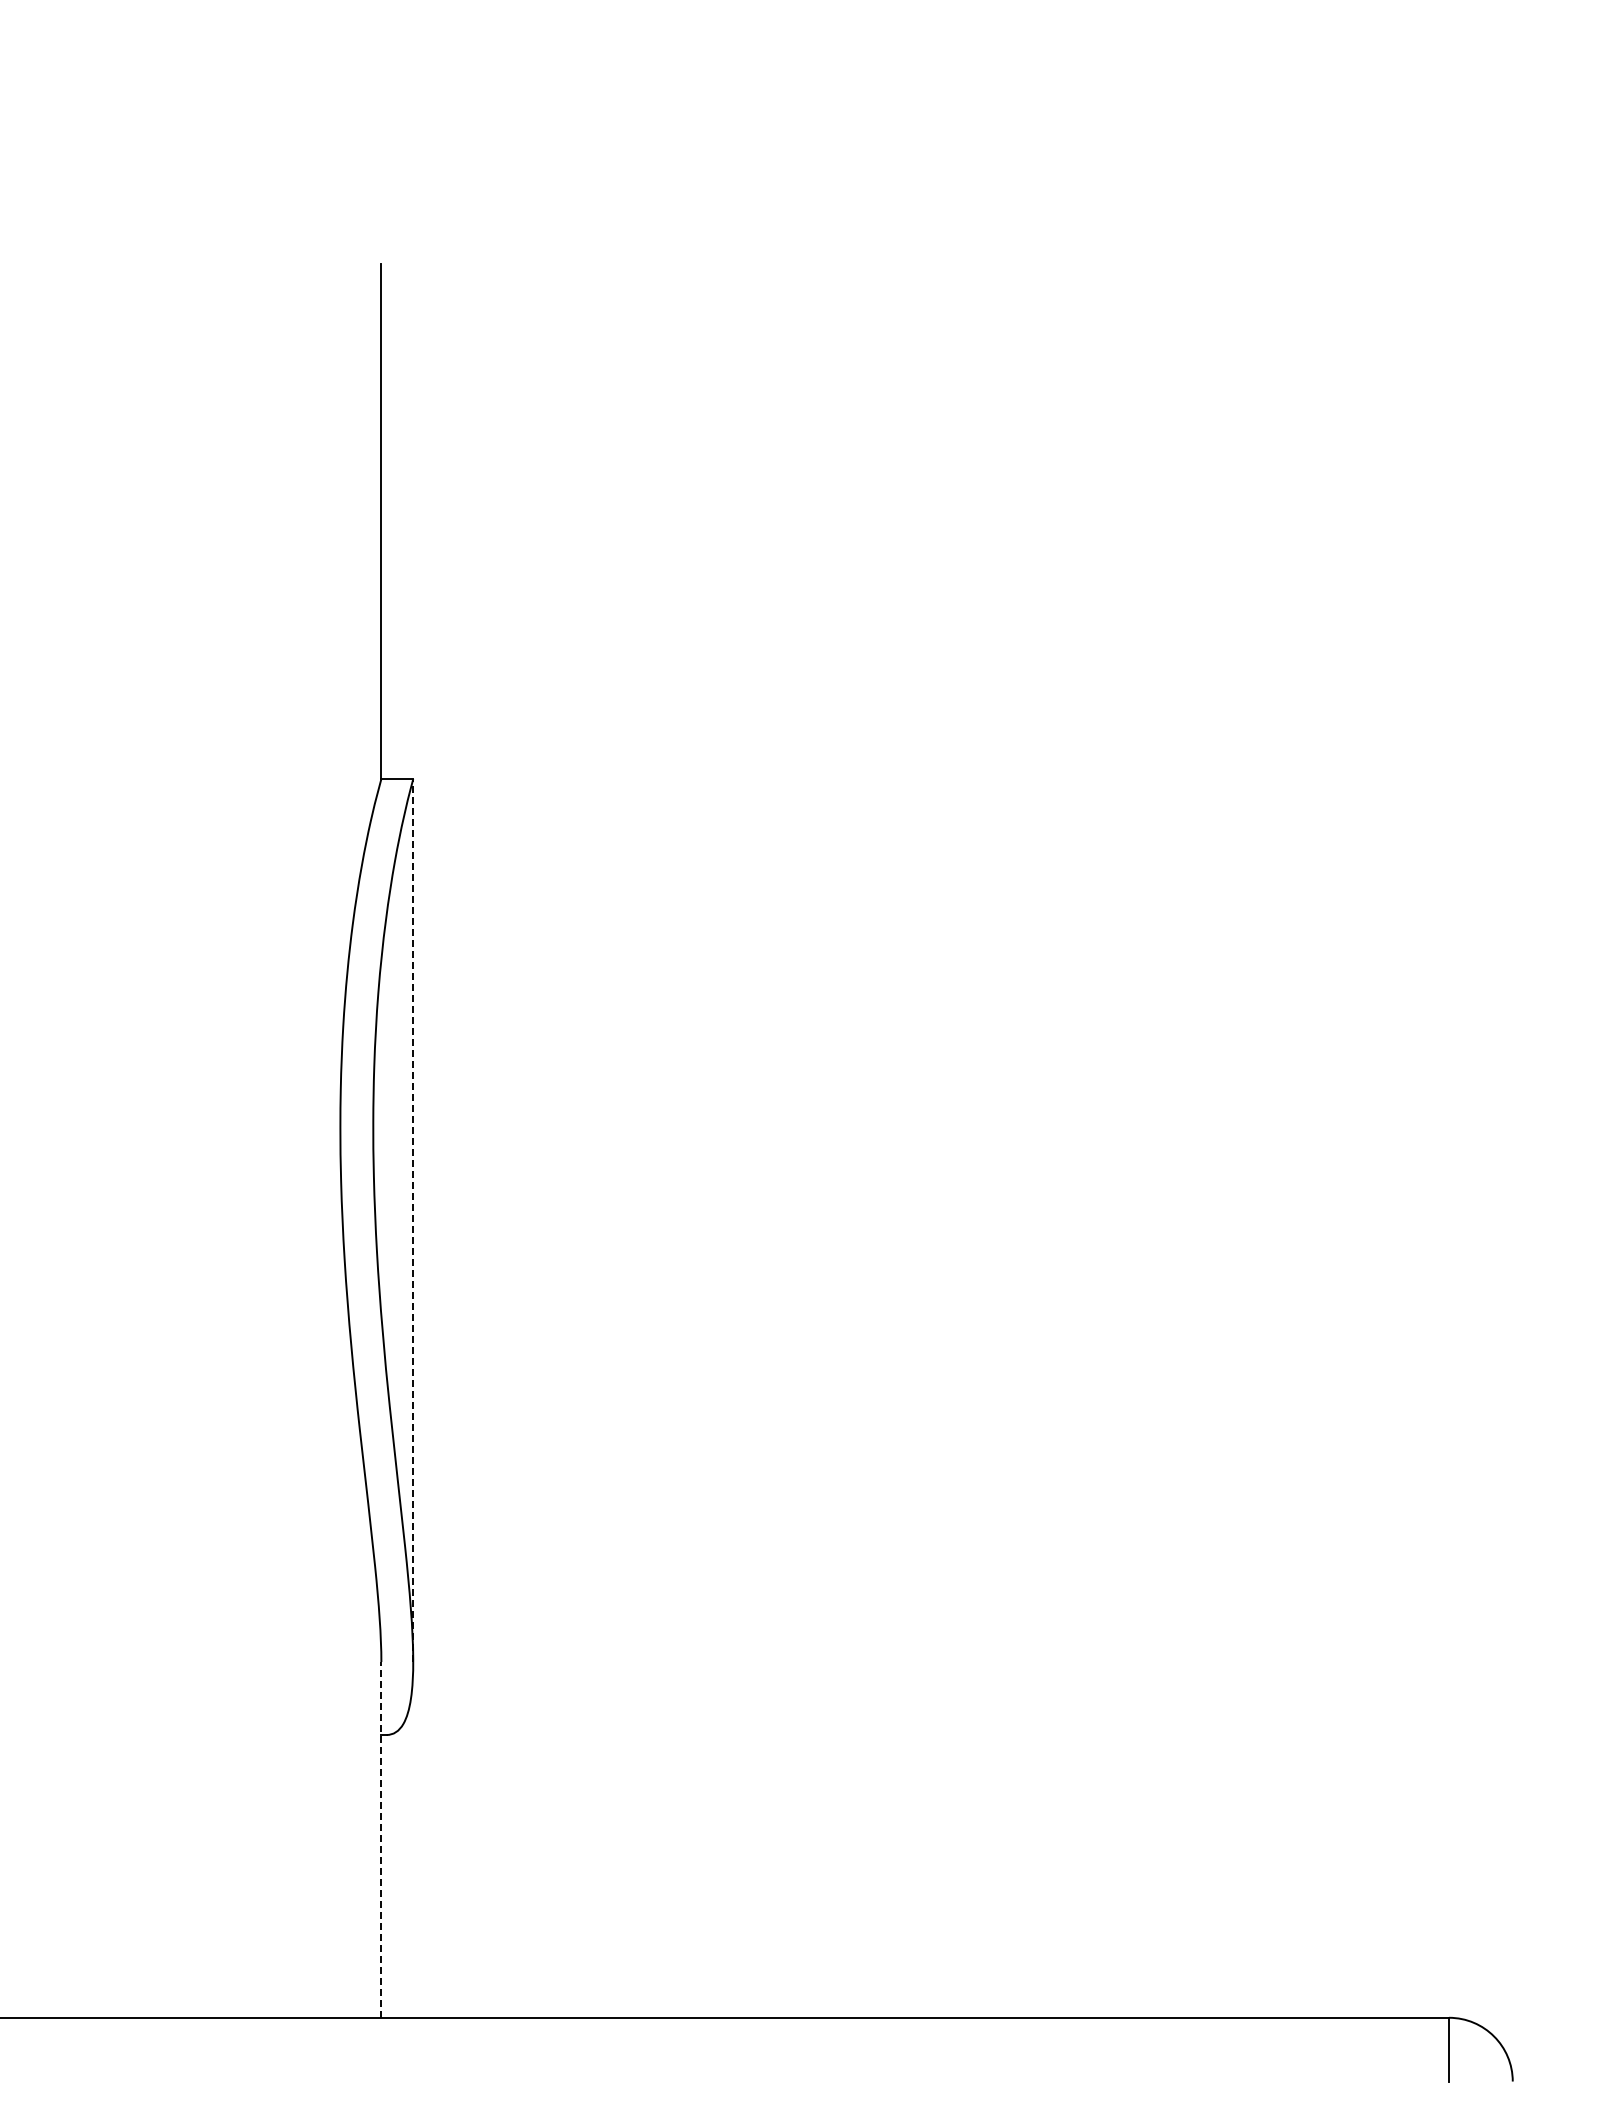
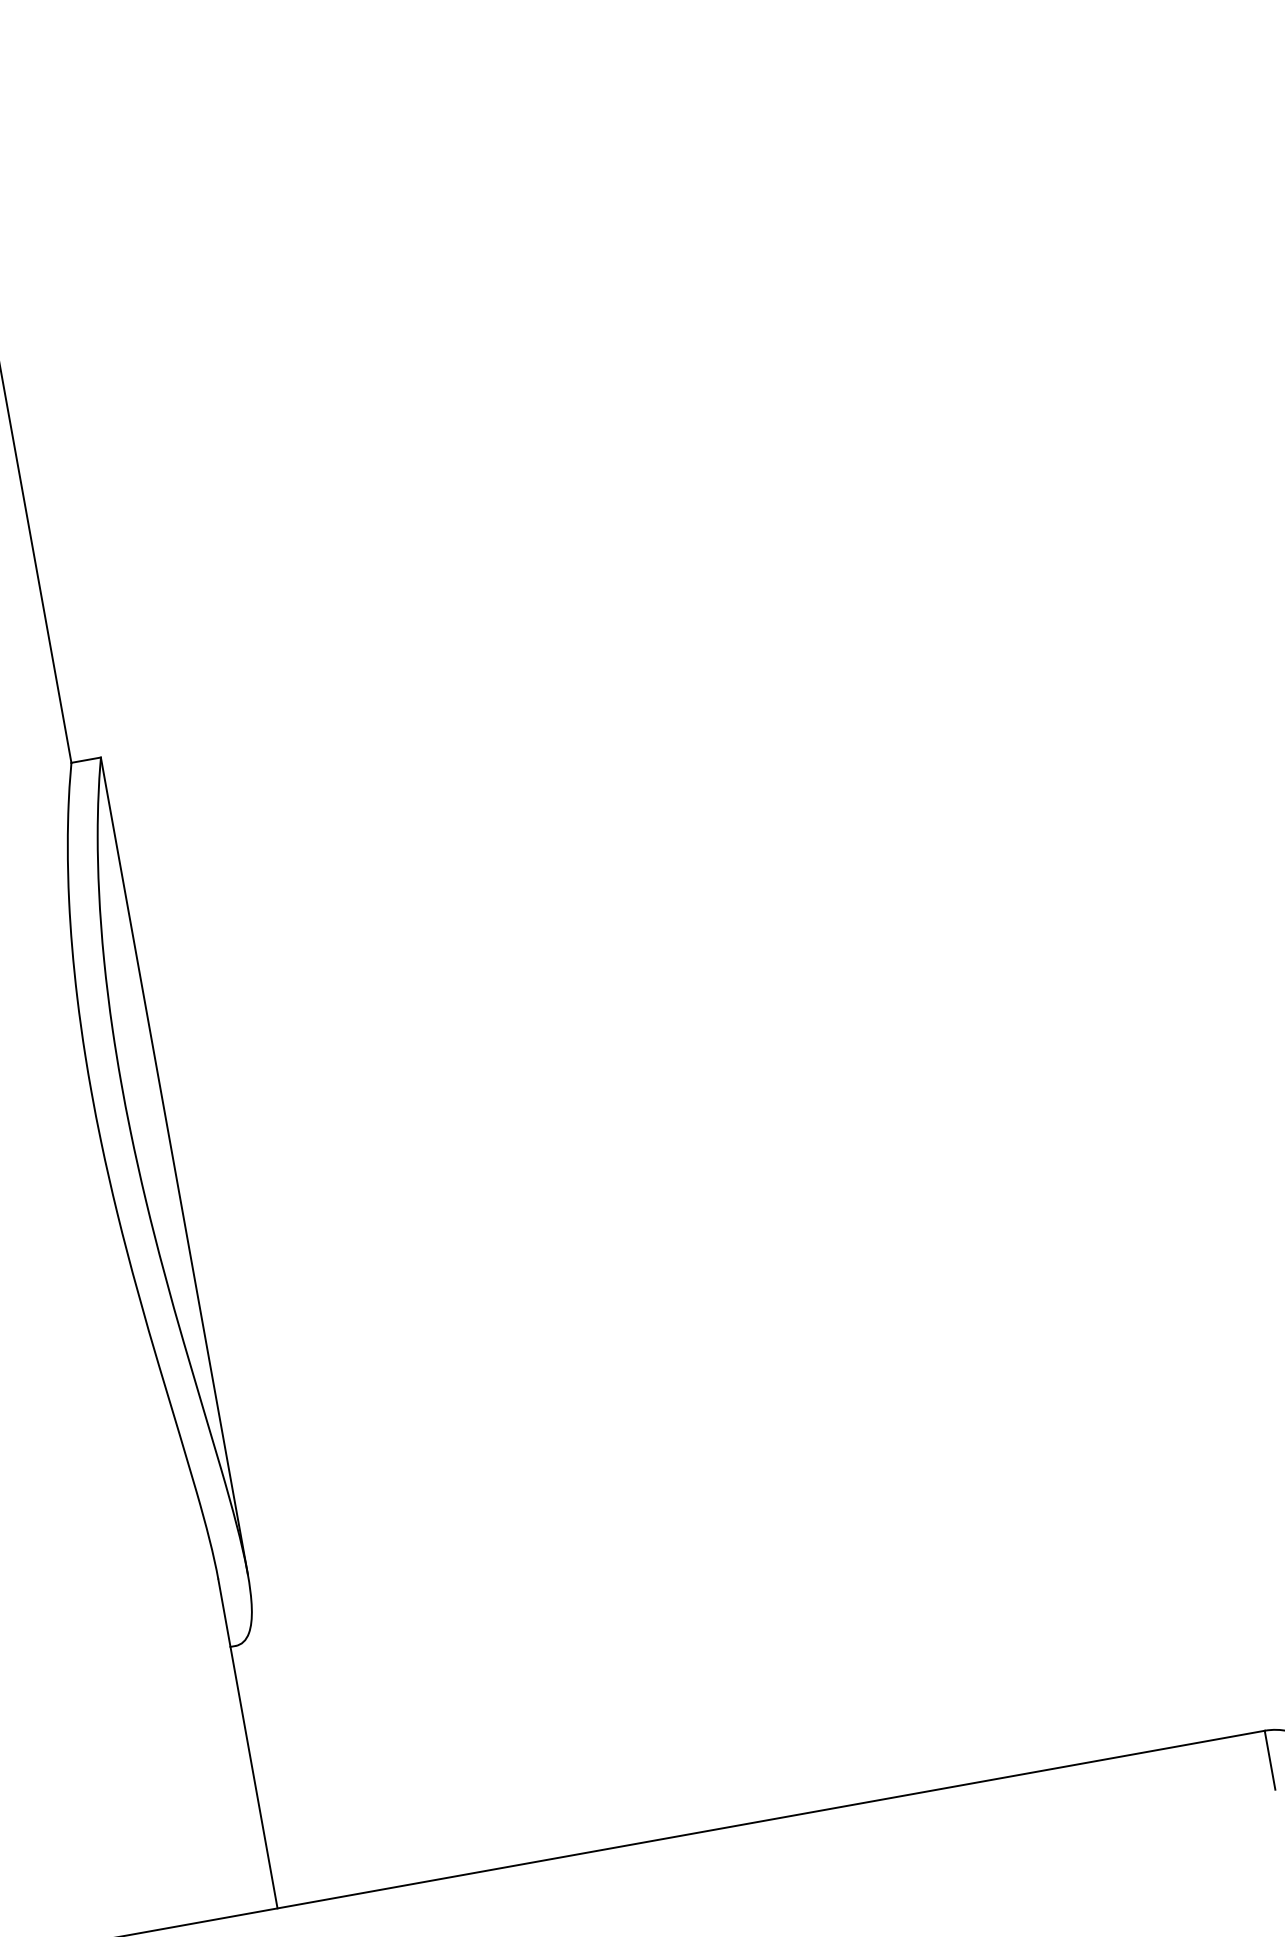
line: (413, 1220) -> (174, 1165), dashed -> solid
line: (381, 1839) -> (247, 1743), dashed -> solid

